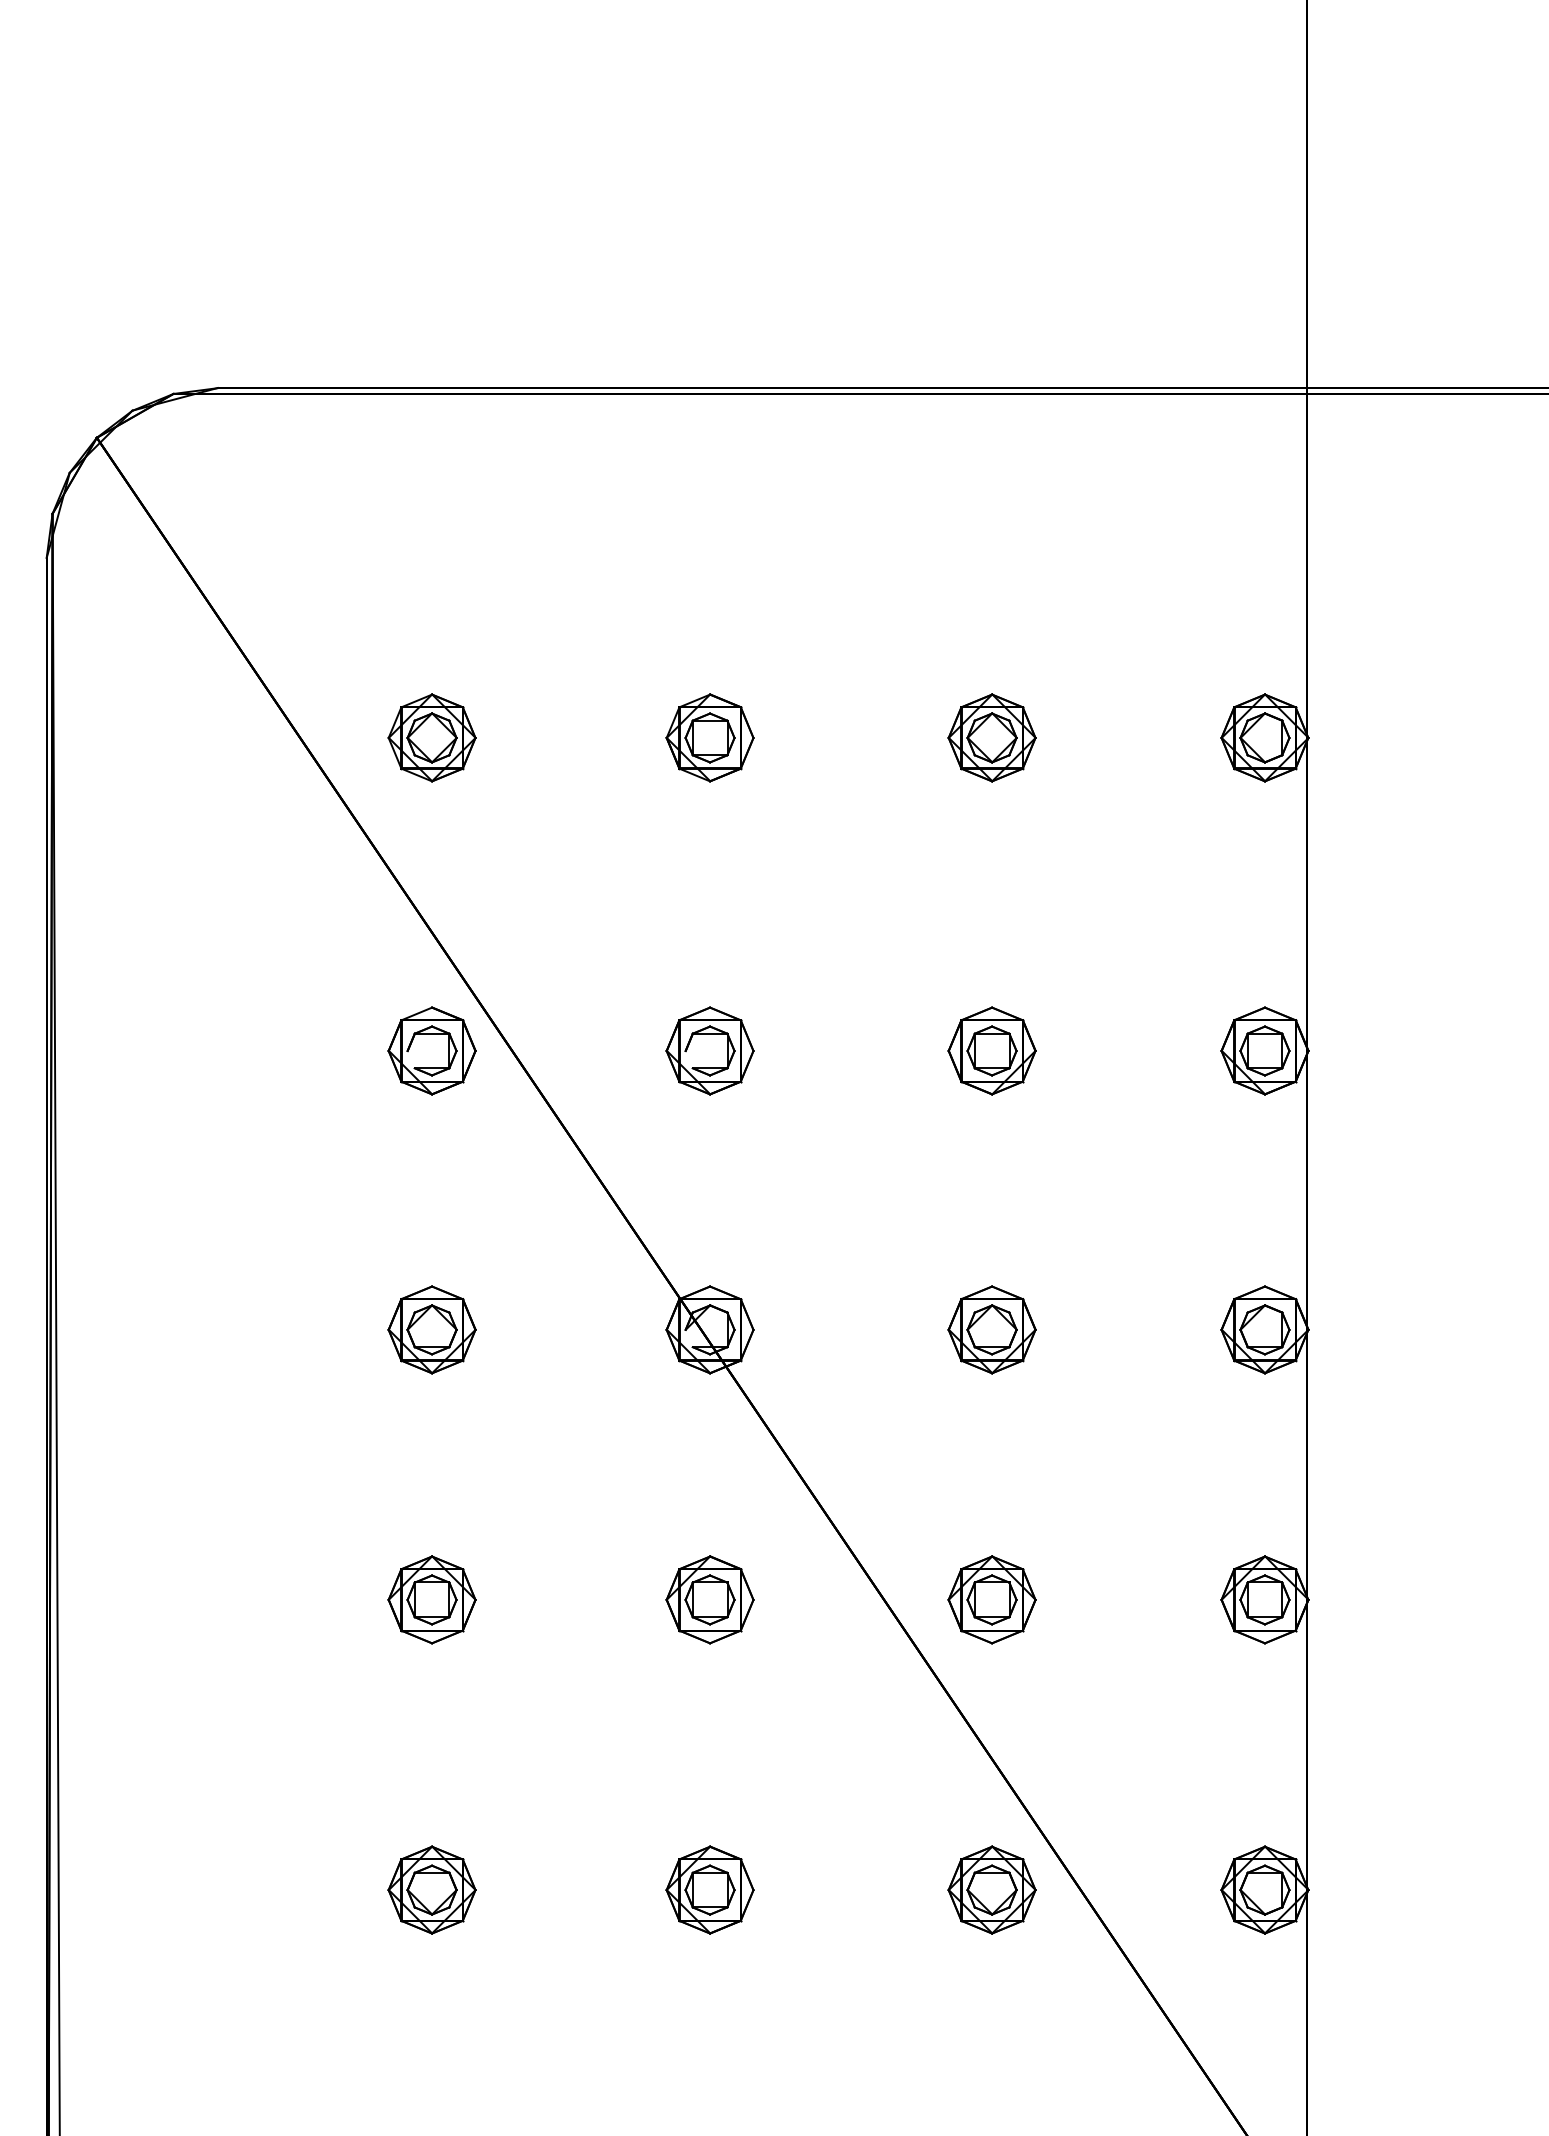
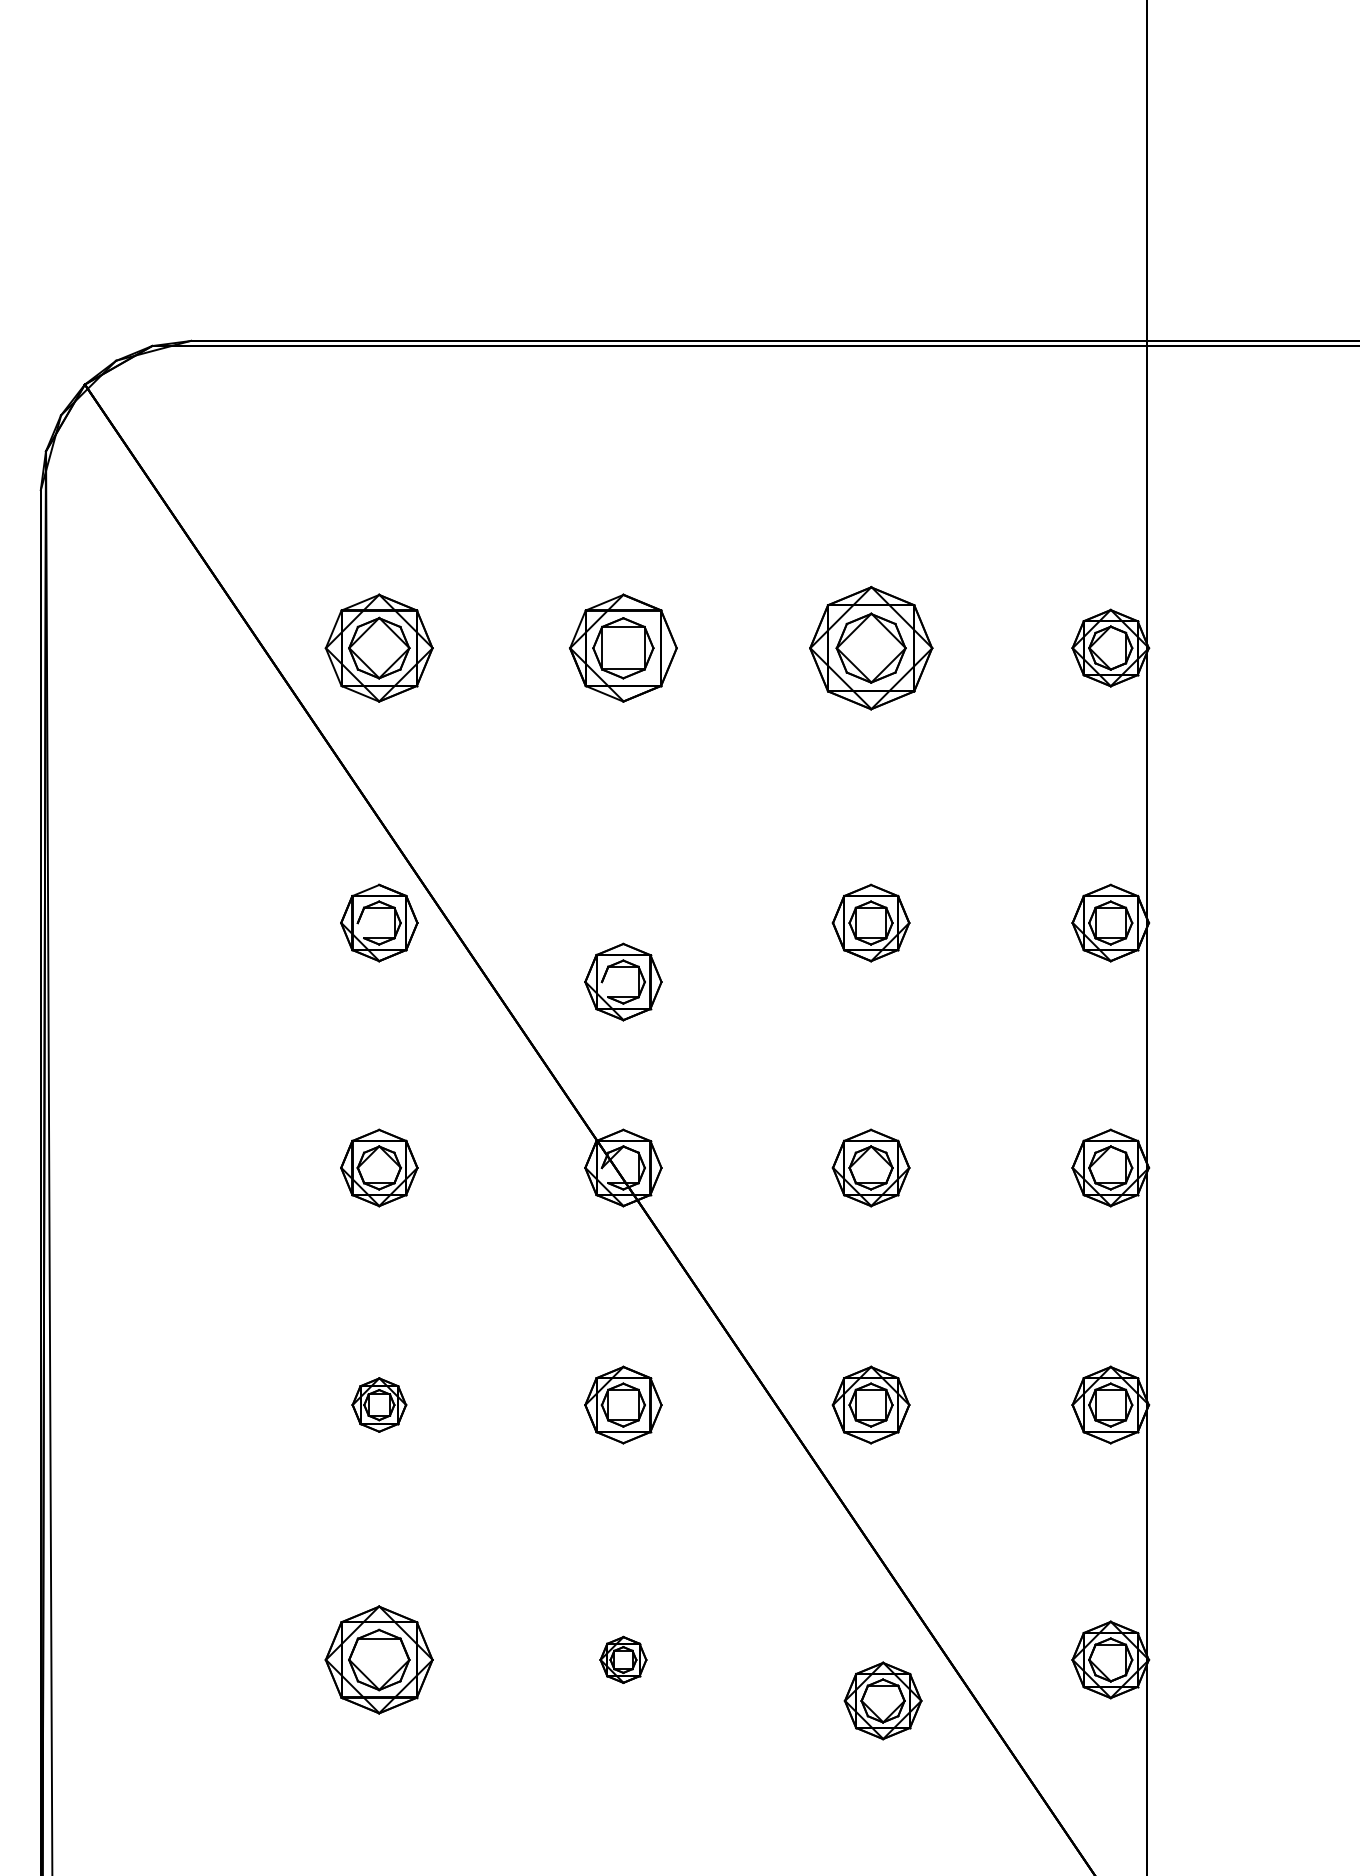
part: (432, 737) -> (379, 647), size x1.4
part: (710, 737) -> (623, 647), size x1.4
part: (991, 737) -> (870, 647), size x1.6
part: (710, 1050) -> (623, 981), moved
part: (432, 1599) -> (379, 1404), size x0.7
part: (432, 1889) -> (379, 1659), size x1.4
part: (710, 1889) -> (623, 1659), size x0.6
part: (991, 1889) -> (882, 1700), moved

